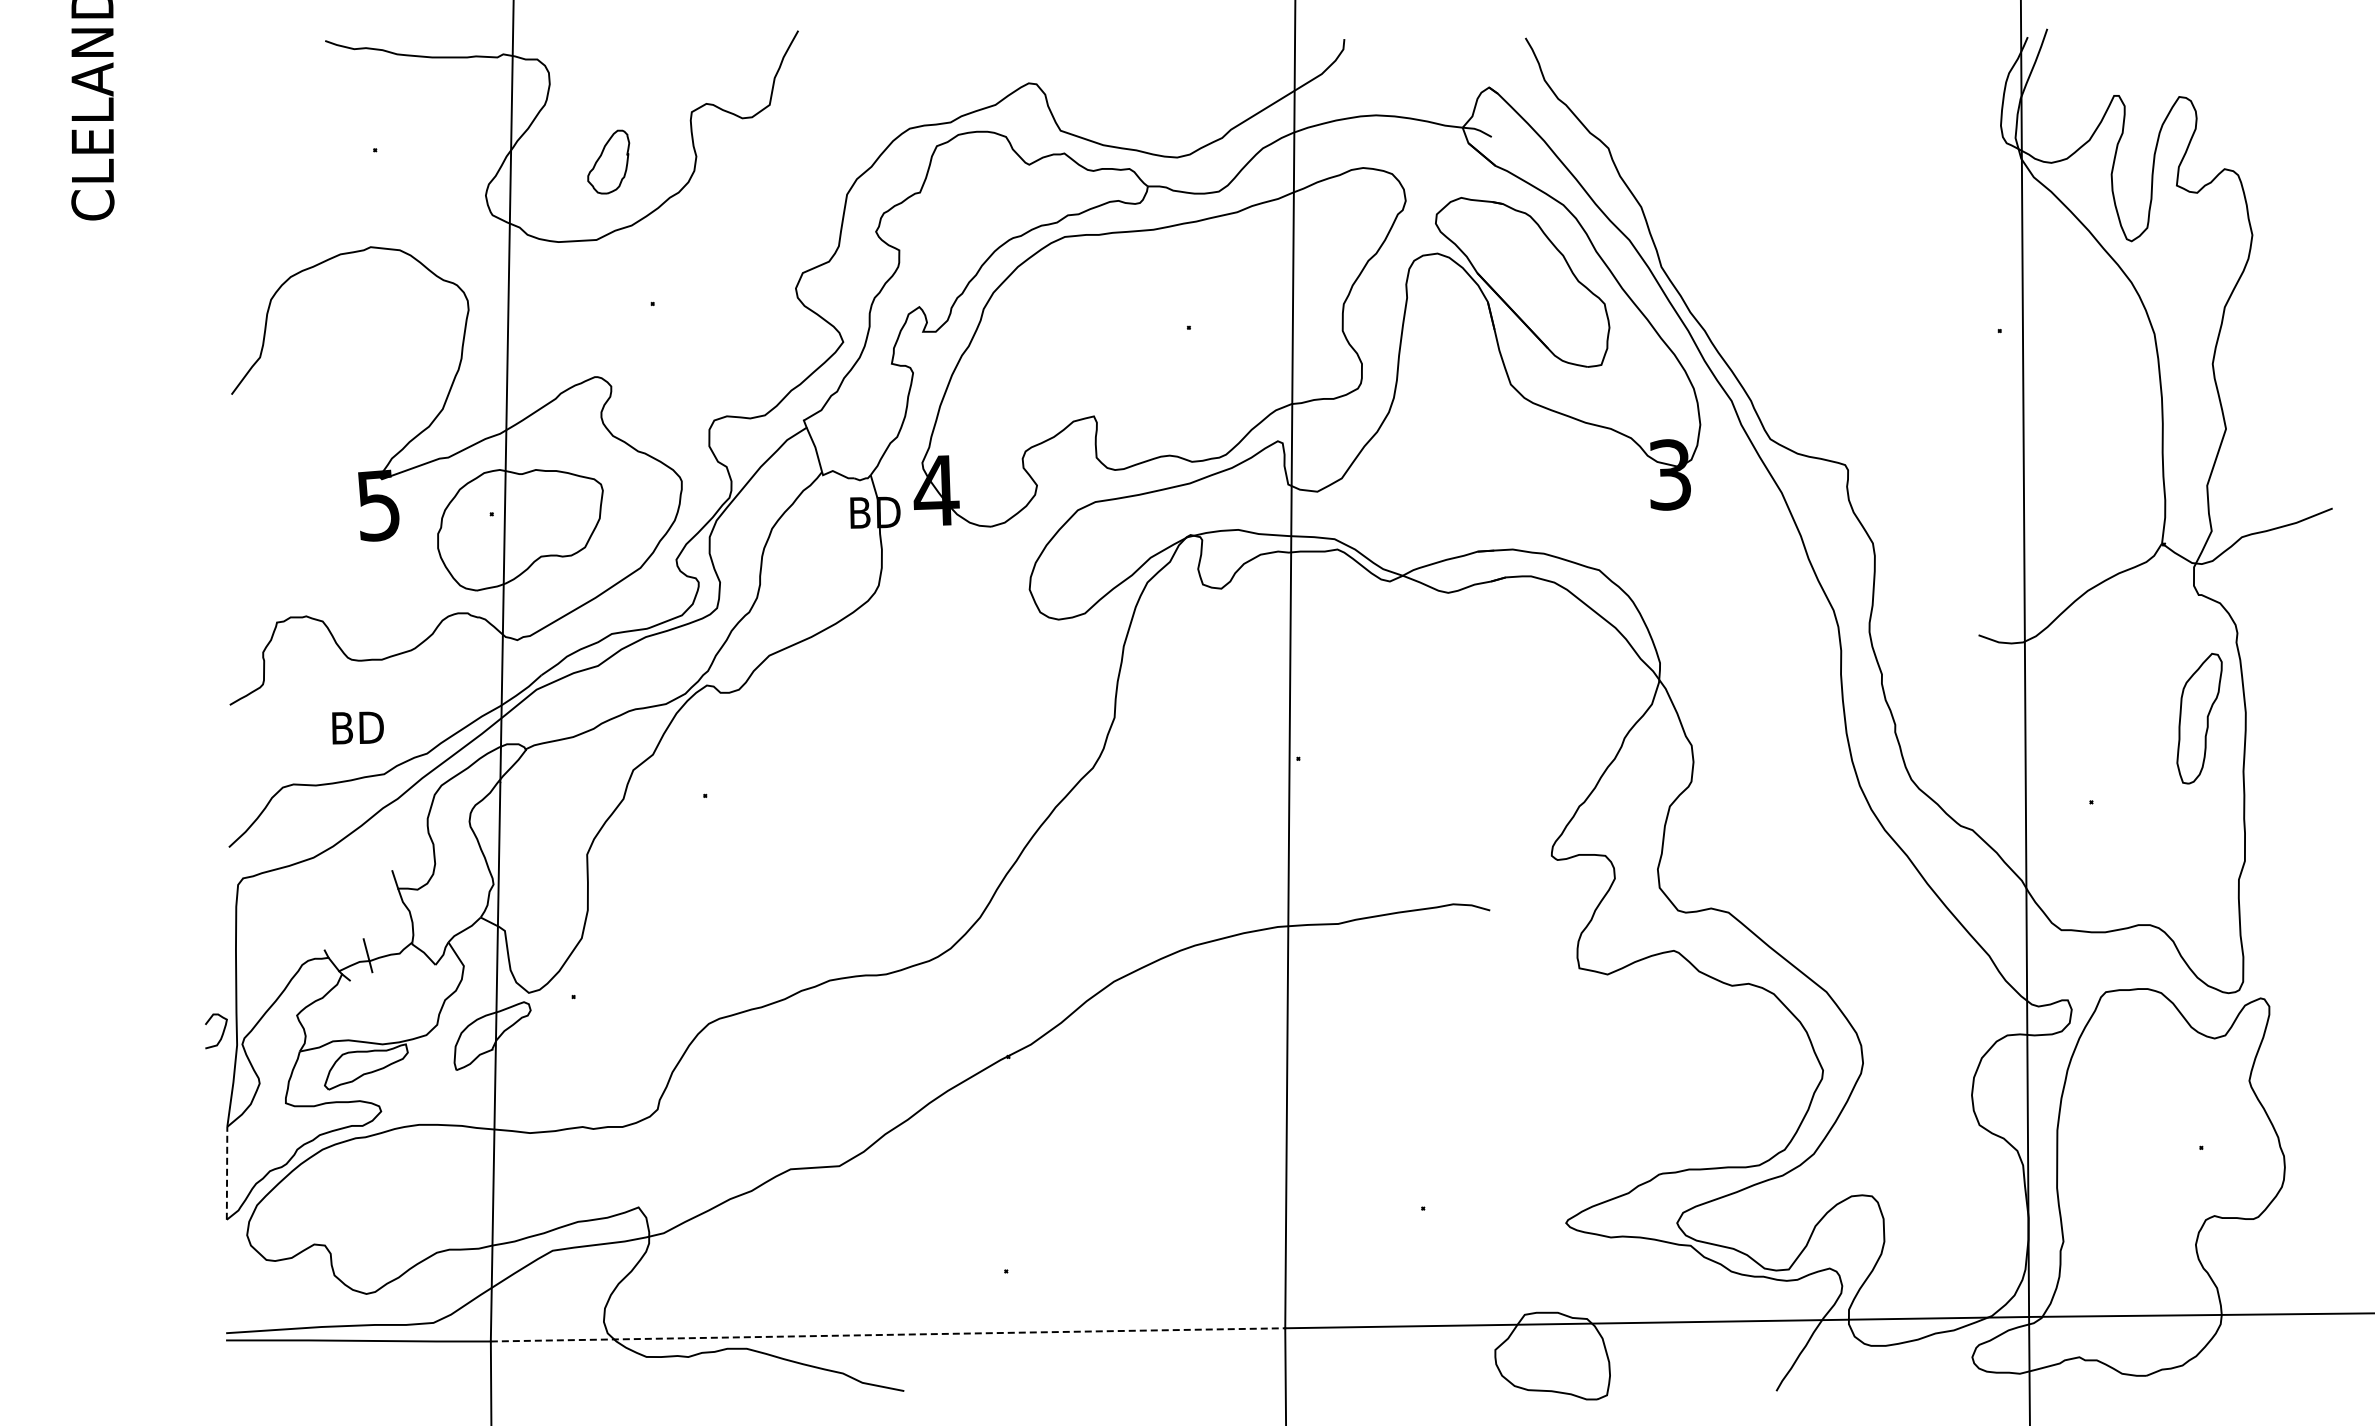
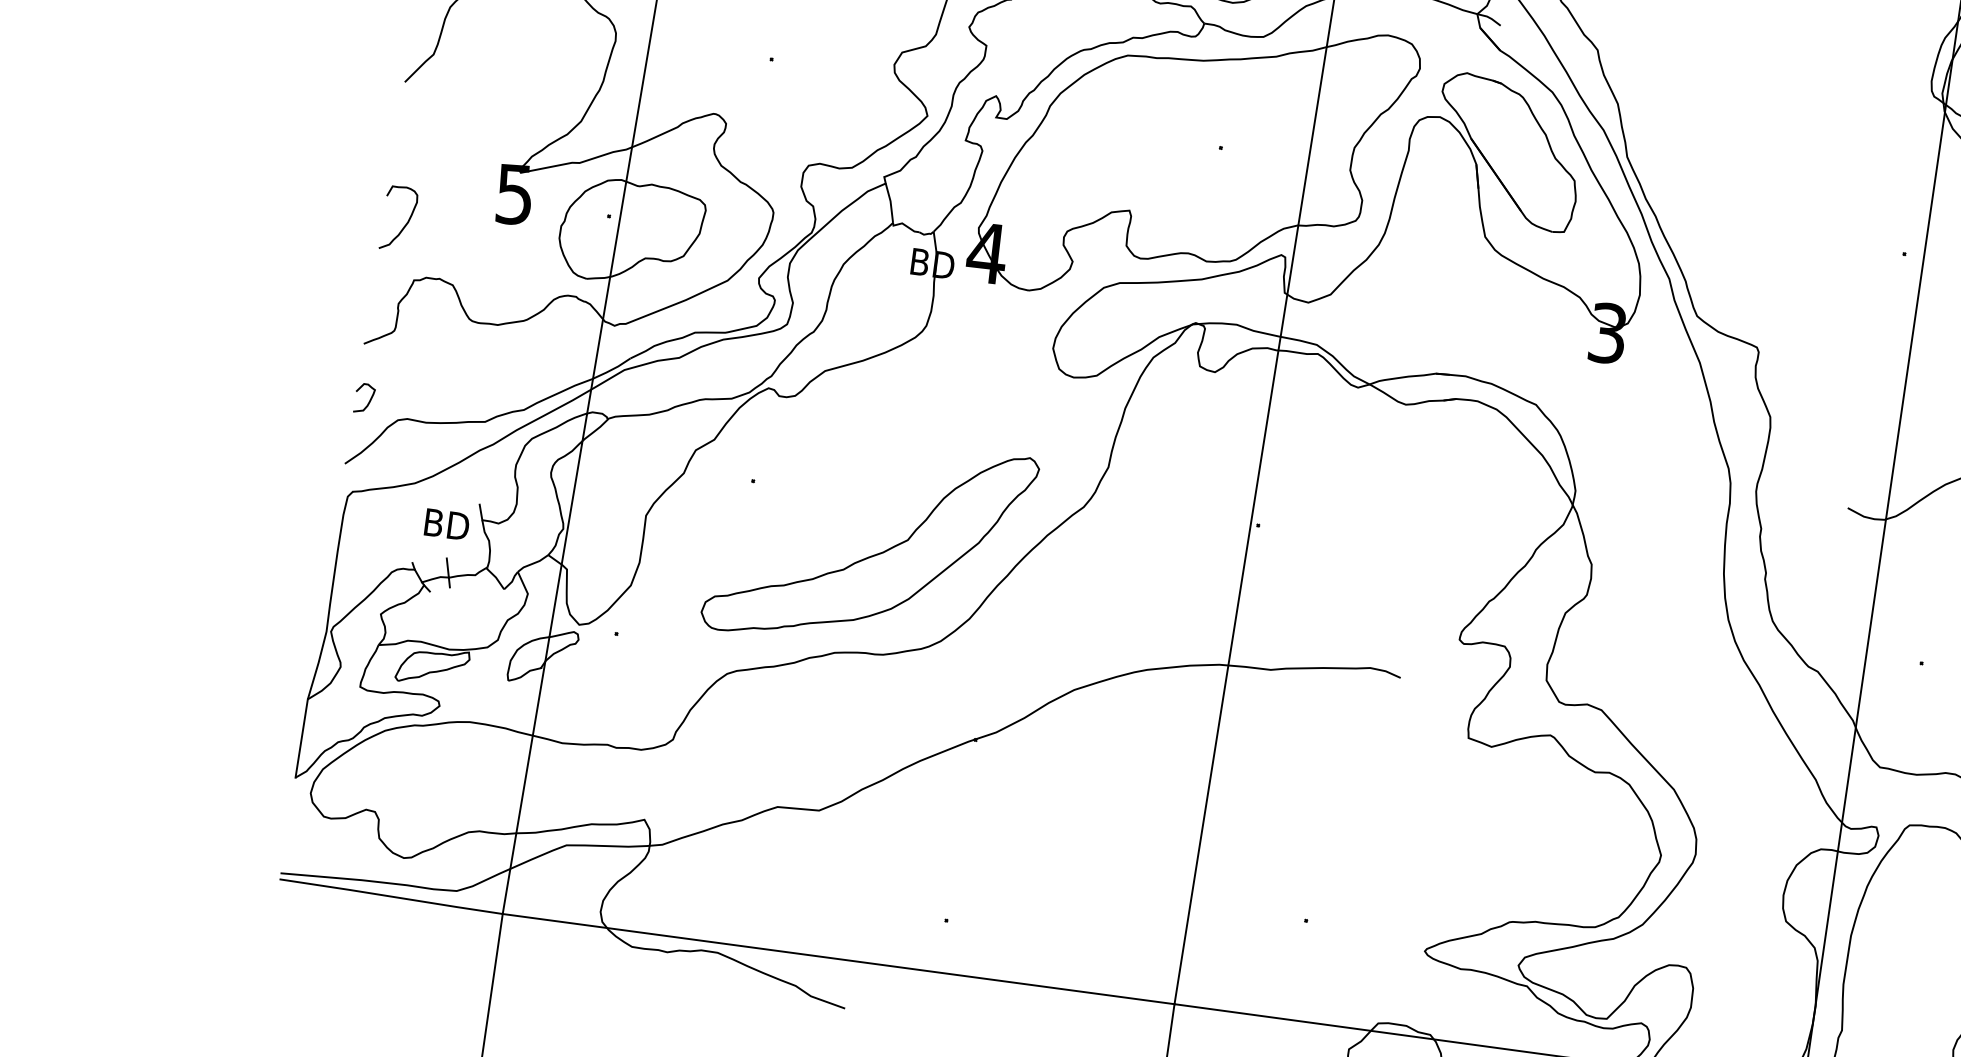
curve: (257, 558) -> (405, 223), added
text: (357, 727) -> (446, 524), moved
part: (860, 858) -> (876, 553), added
curve: (221, 1034) -> (368, 401), moved
line: (227, 1172) -> (302, 737), dashed -> solid
line: (888, 1334) -> (839, 958), dashed -> solid

